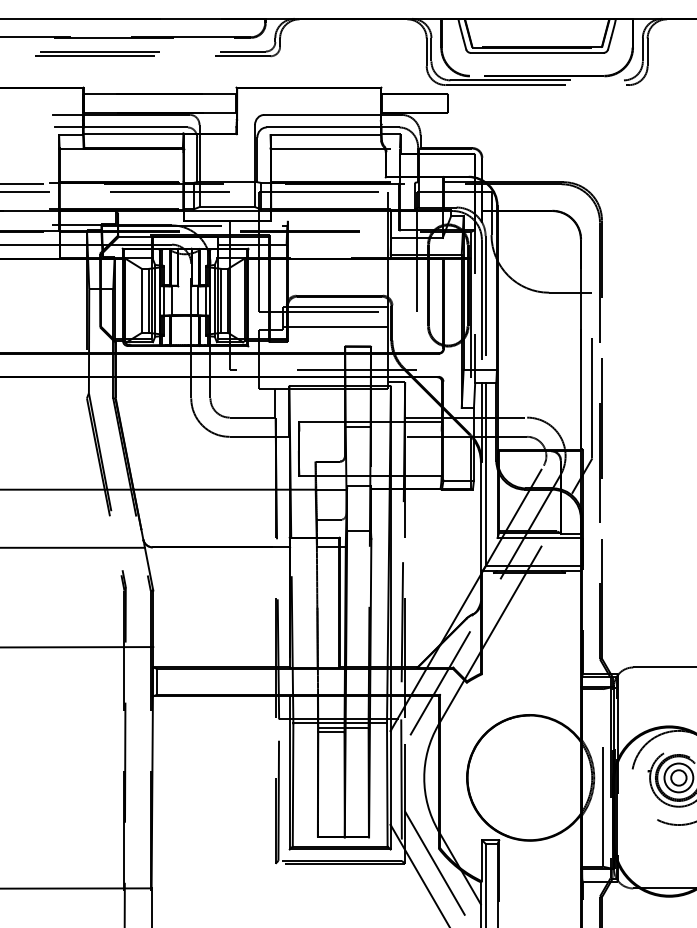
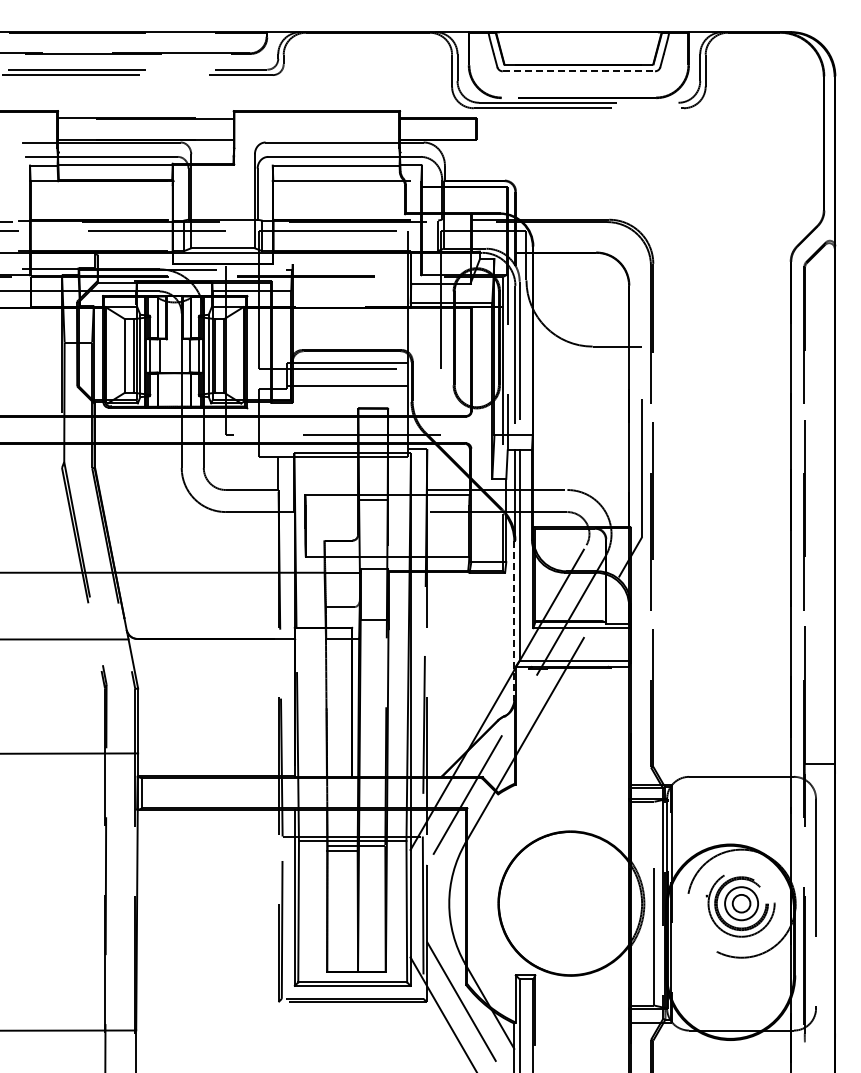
line: (537, 53) -> (579, 71), solid -> dashed
line: (481, 532) -> (514, 621), solid -> dashed

